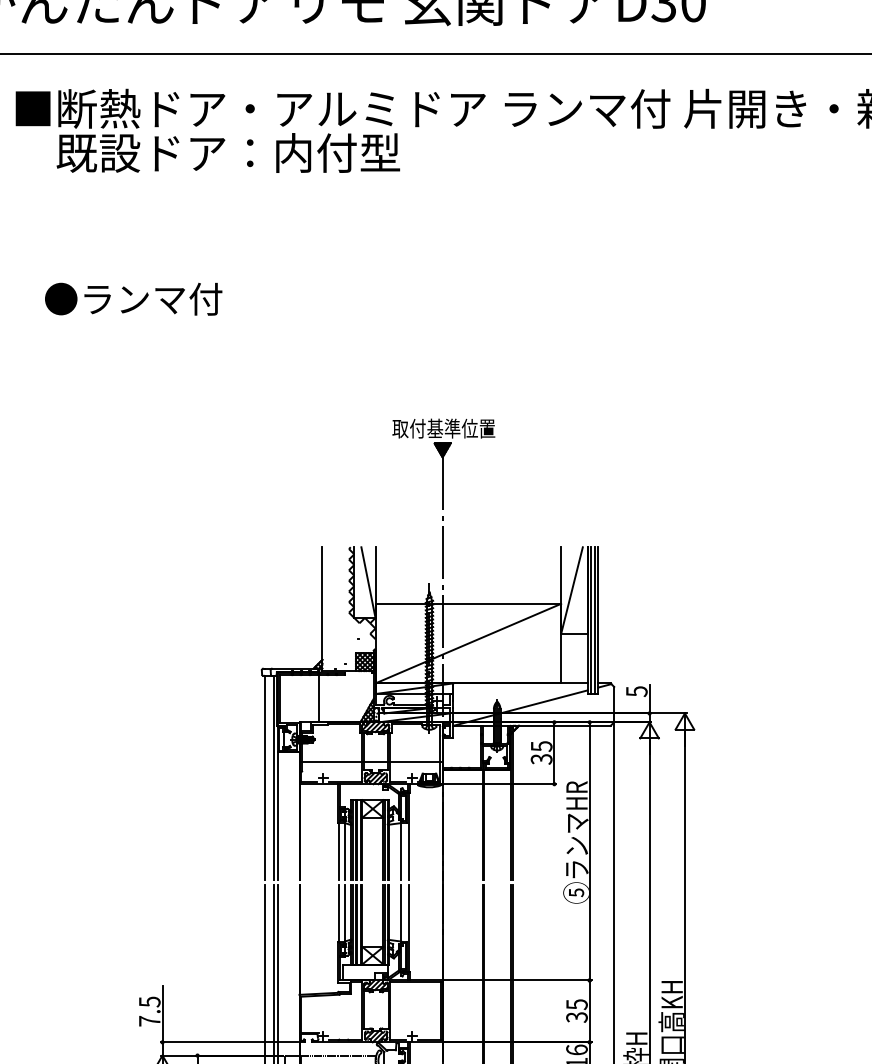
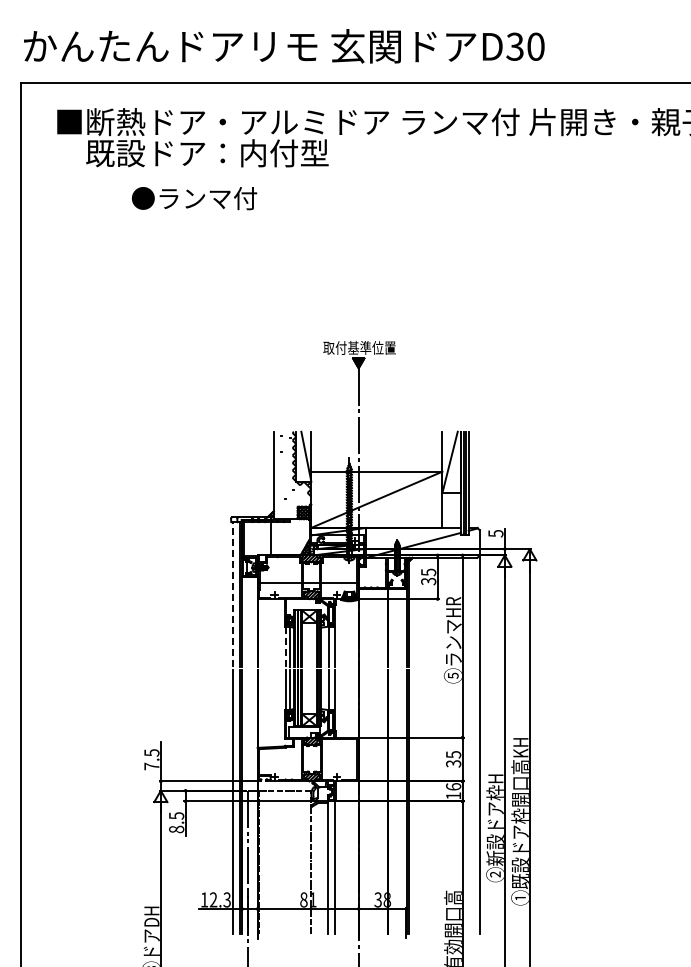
text: (133, 299) -> (194, 198), moved
line: (265, 776) -> (233, 593), solid -> dashed
line: (338, 851) -> (285, 646), solid -> dashed

